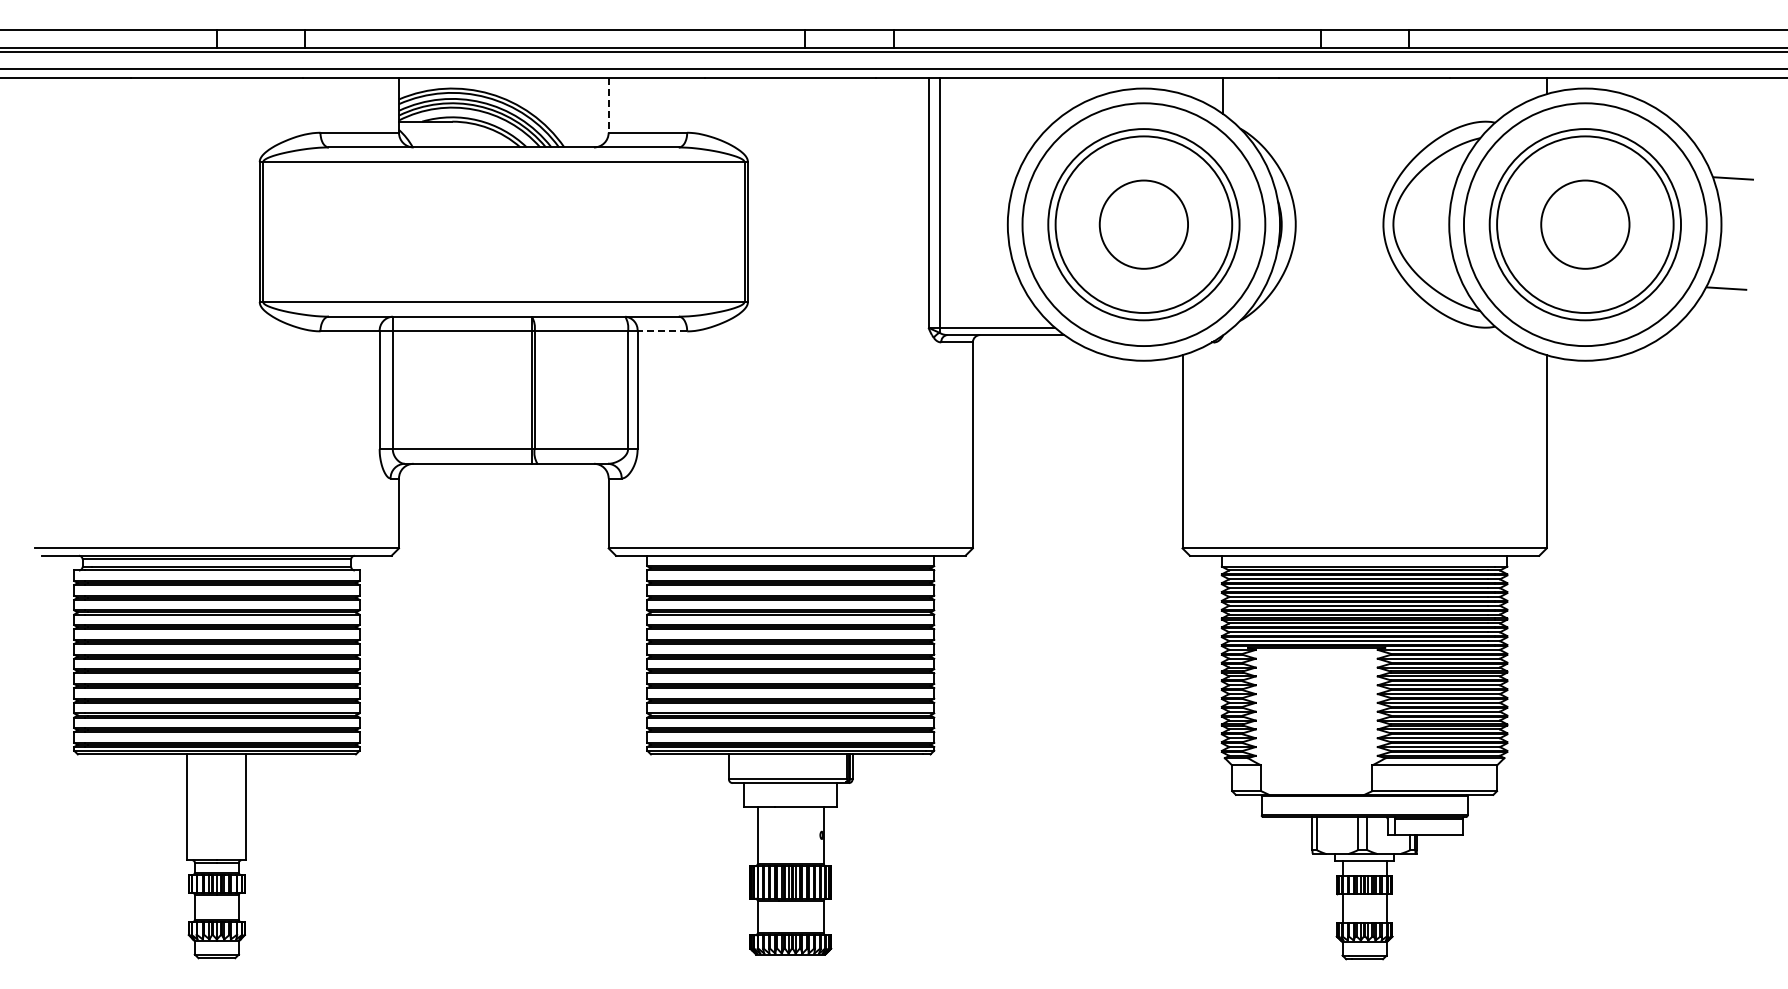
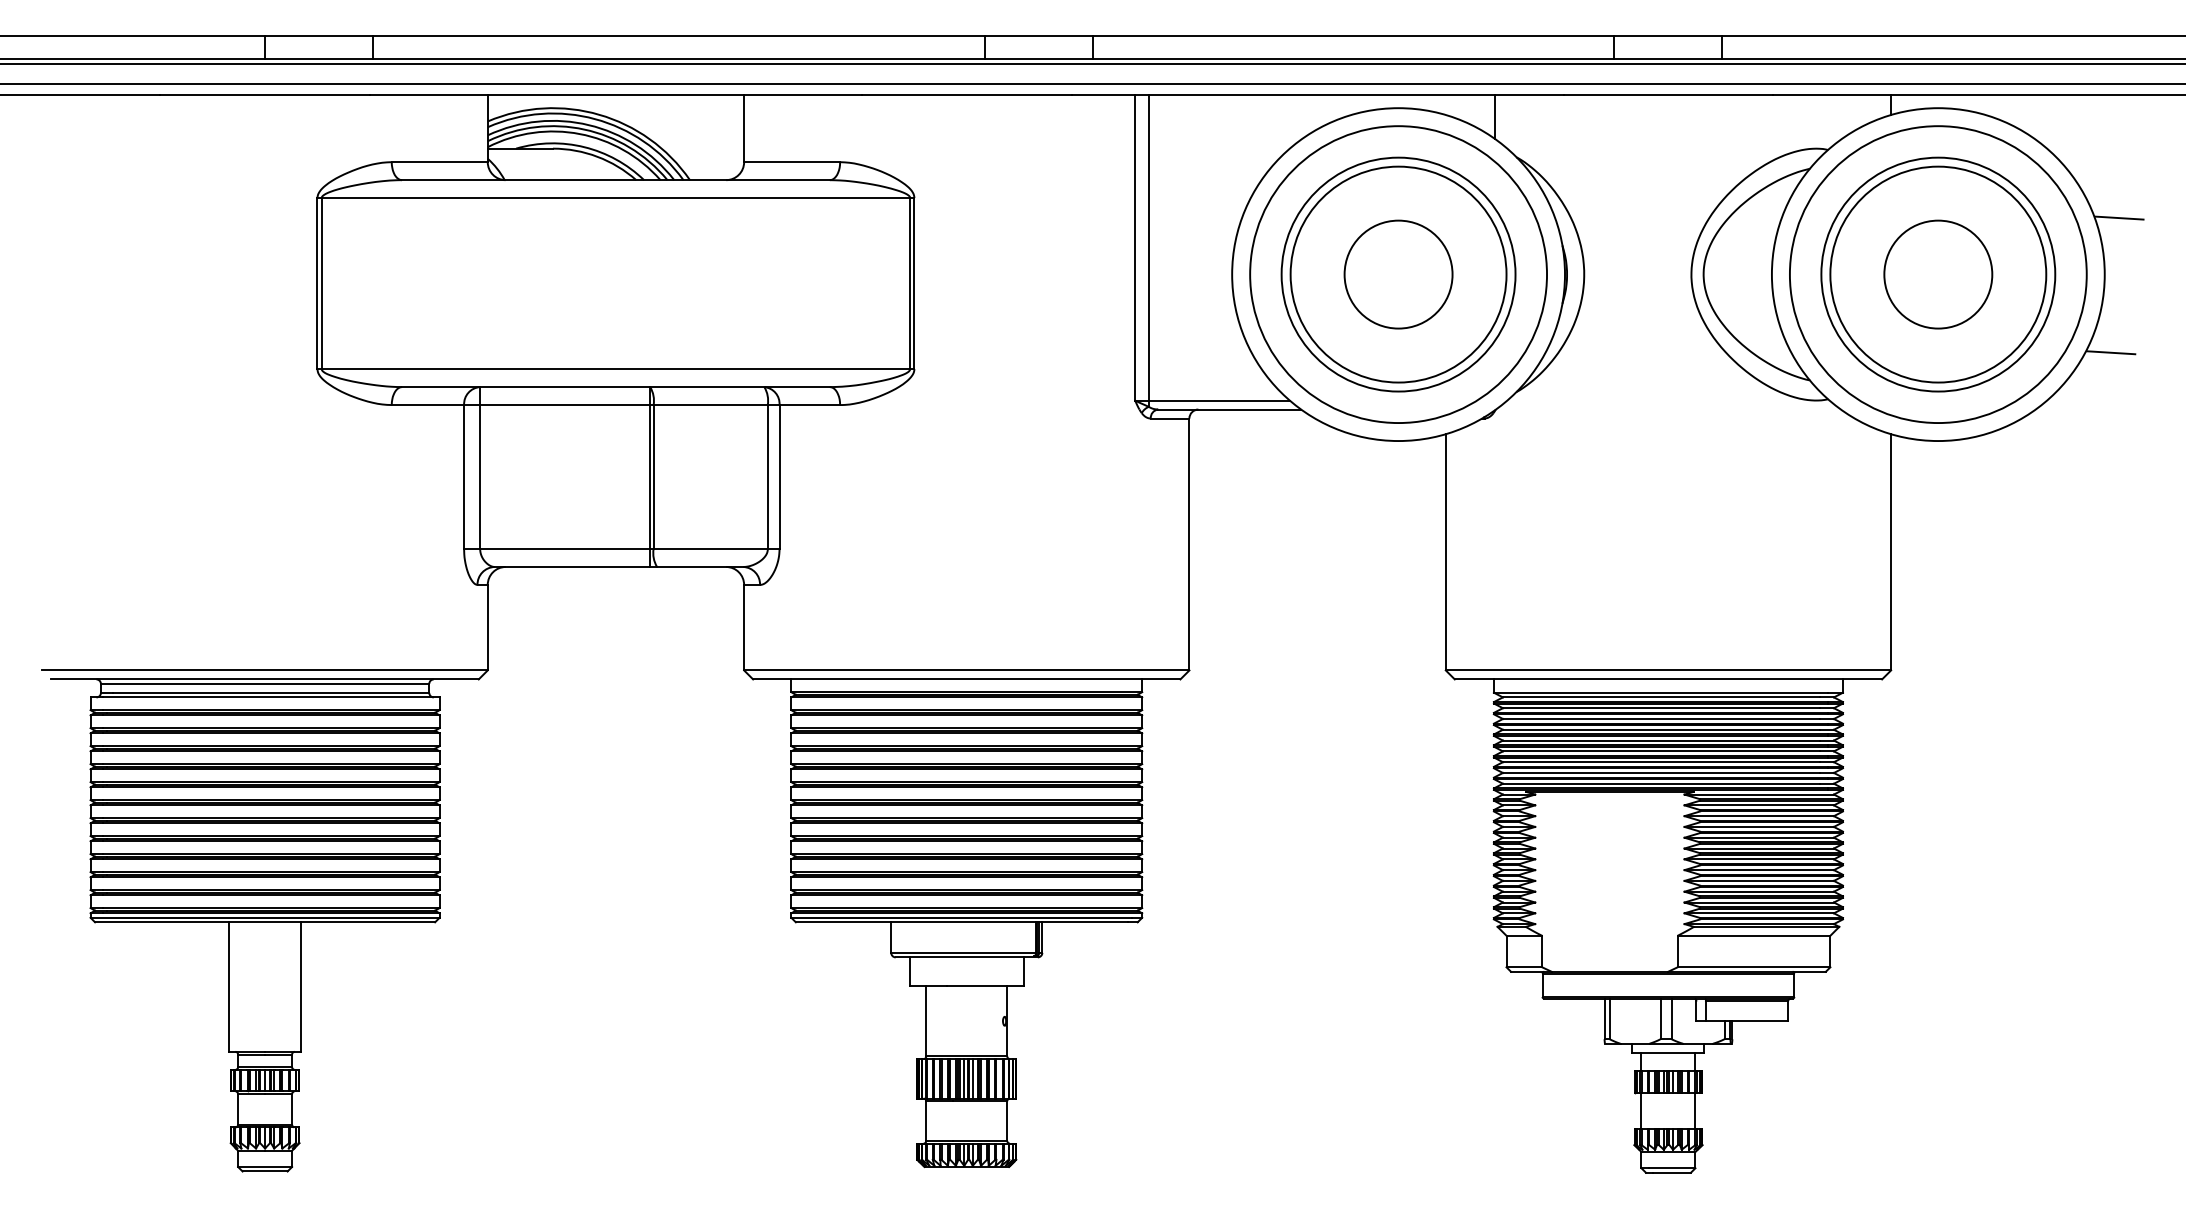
line: (608, 105) -> (743, 128), dashed -> solid
line: (662, 331) -> (809, 405), dashed -> solid

